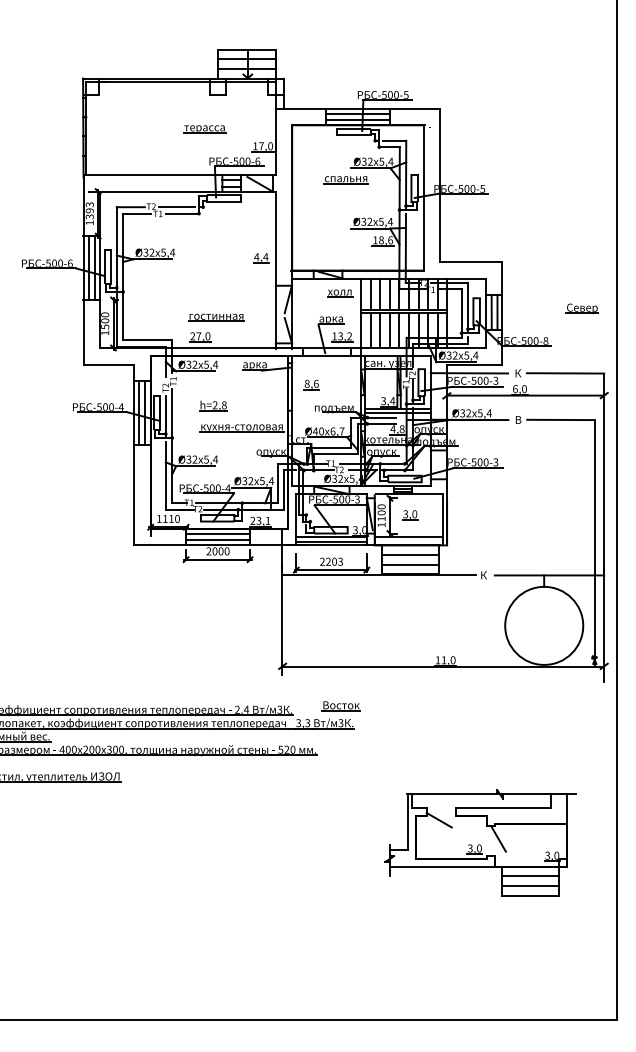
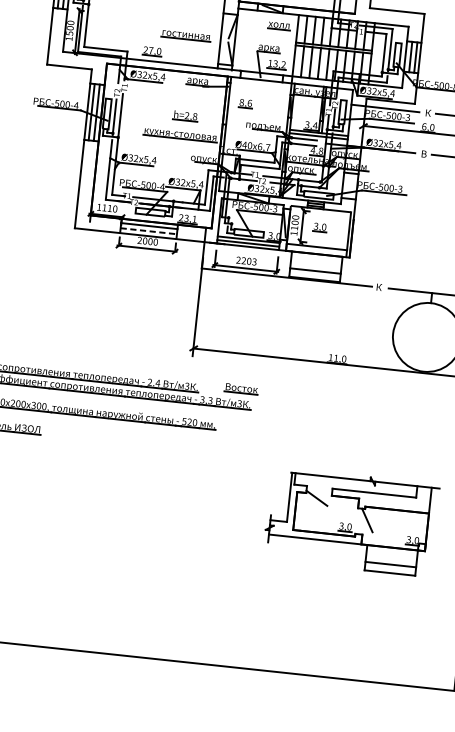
part: (216, 317) -> (186, 35), moved
part: (213, 405) -> (185, 115), moved
line: (218, 539) -> (149, 230), solid -> dashed
line: (410, 555) -> (316, 263), removed
line: (530, 876) -> (391, 556), removed

